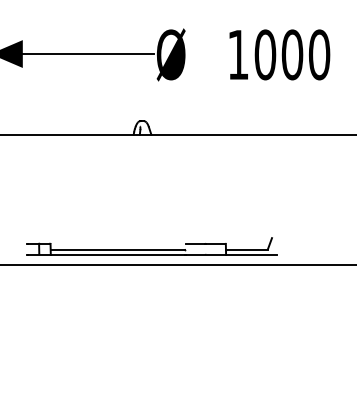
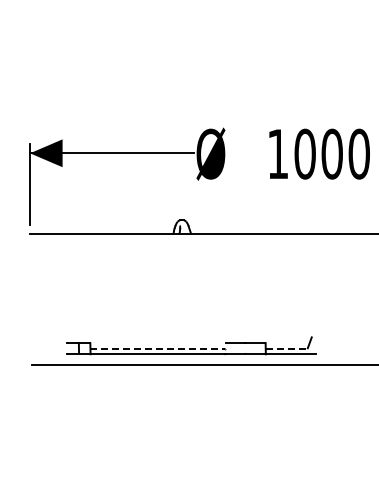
line: (118, 250) -> (158, 349), solid -> dashed
line: (246, 250) -> (286, 349), solid -> dashed

